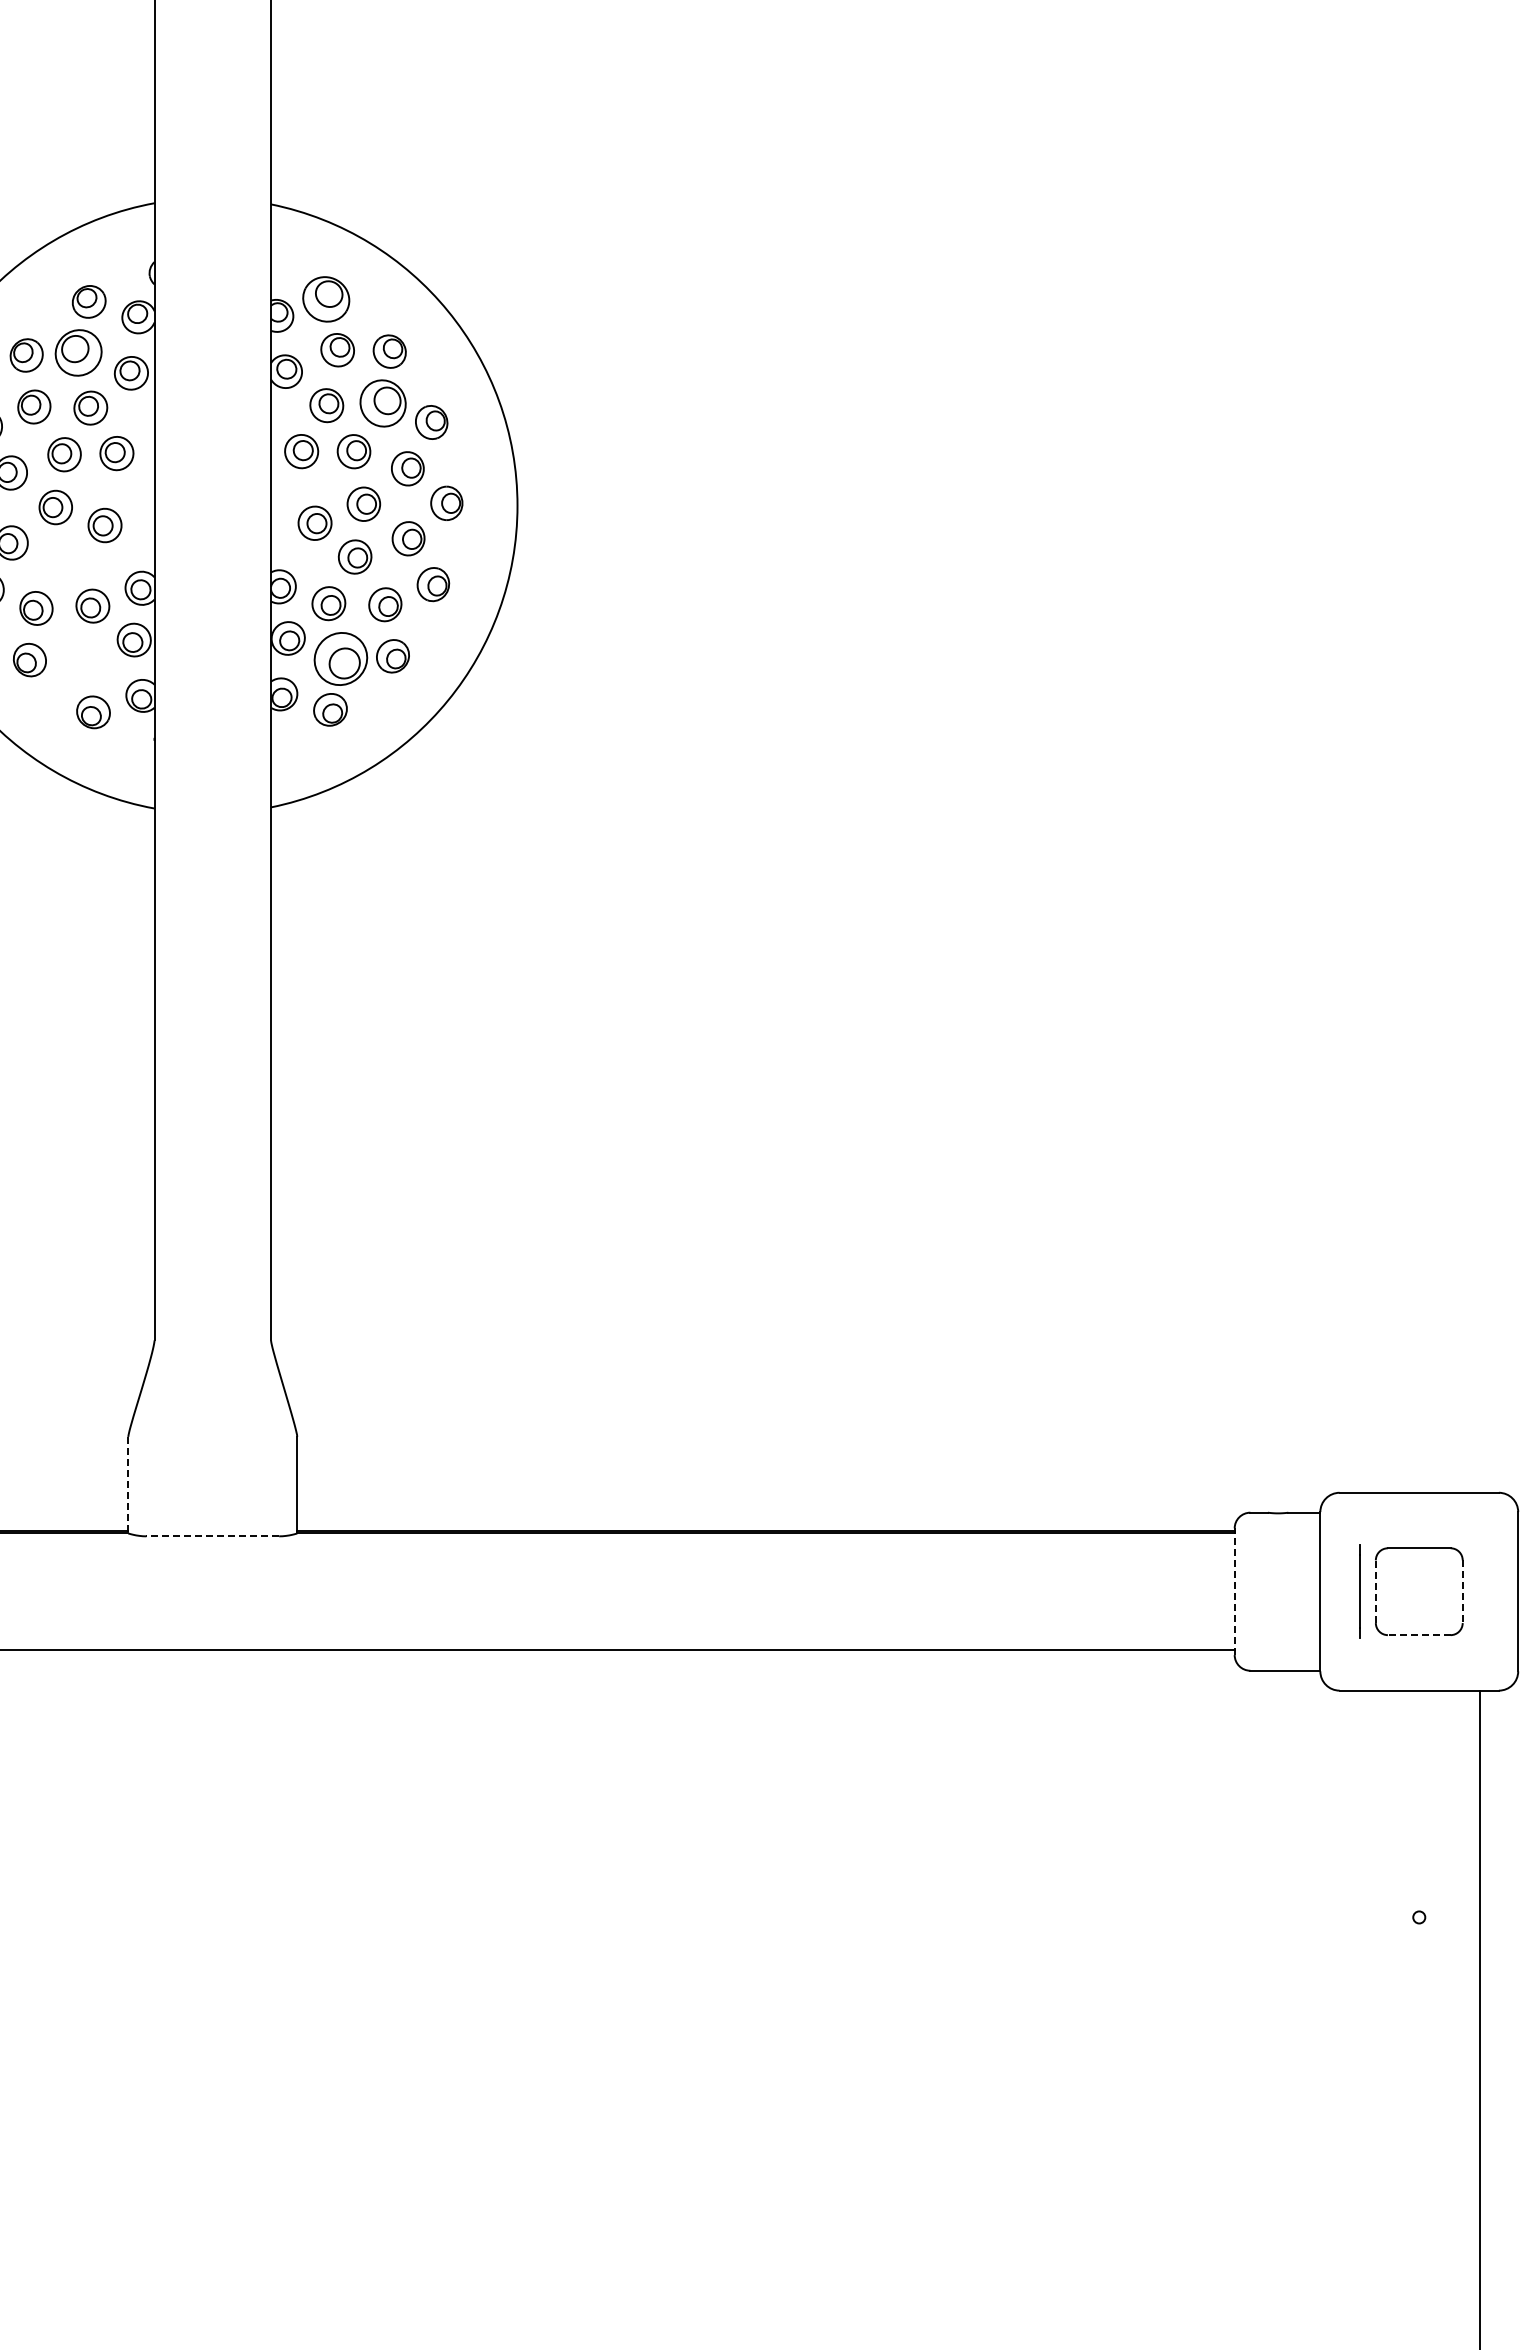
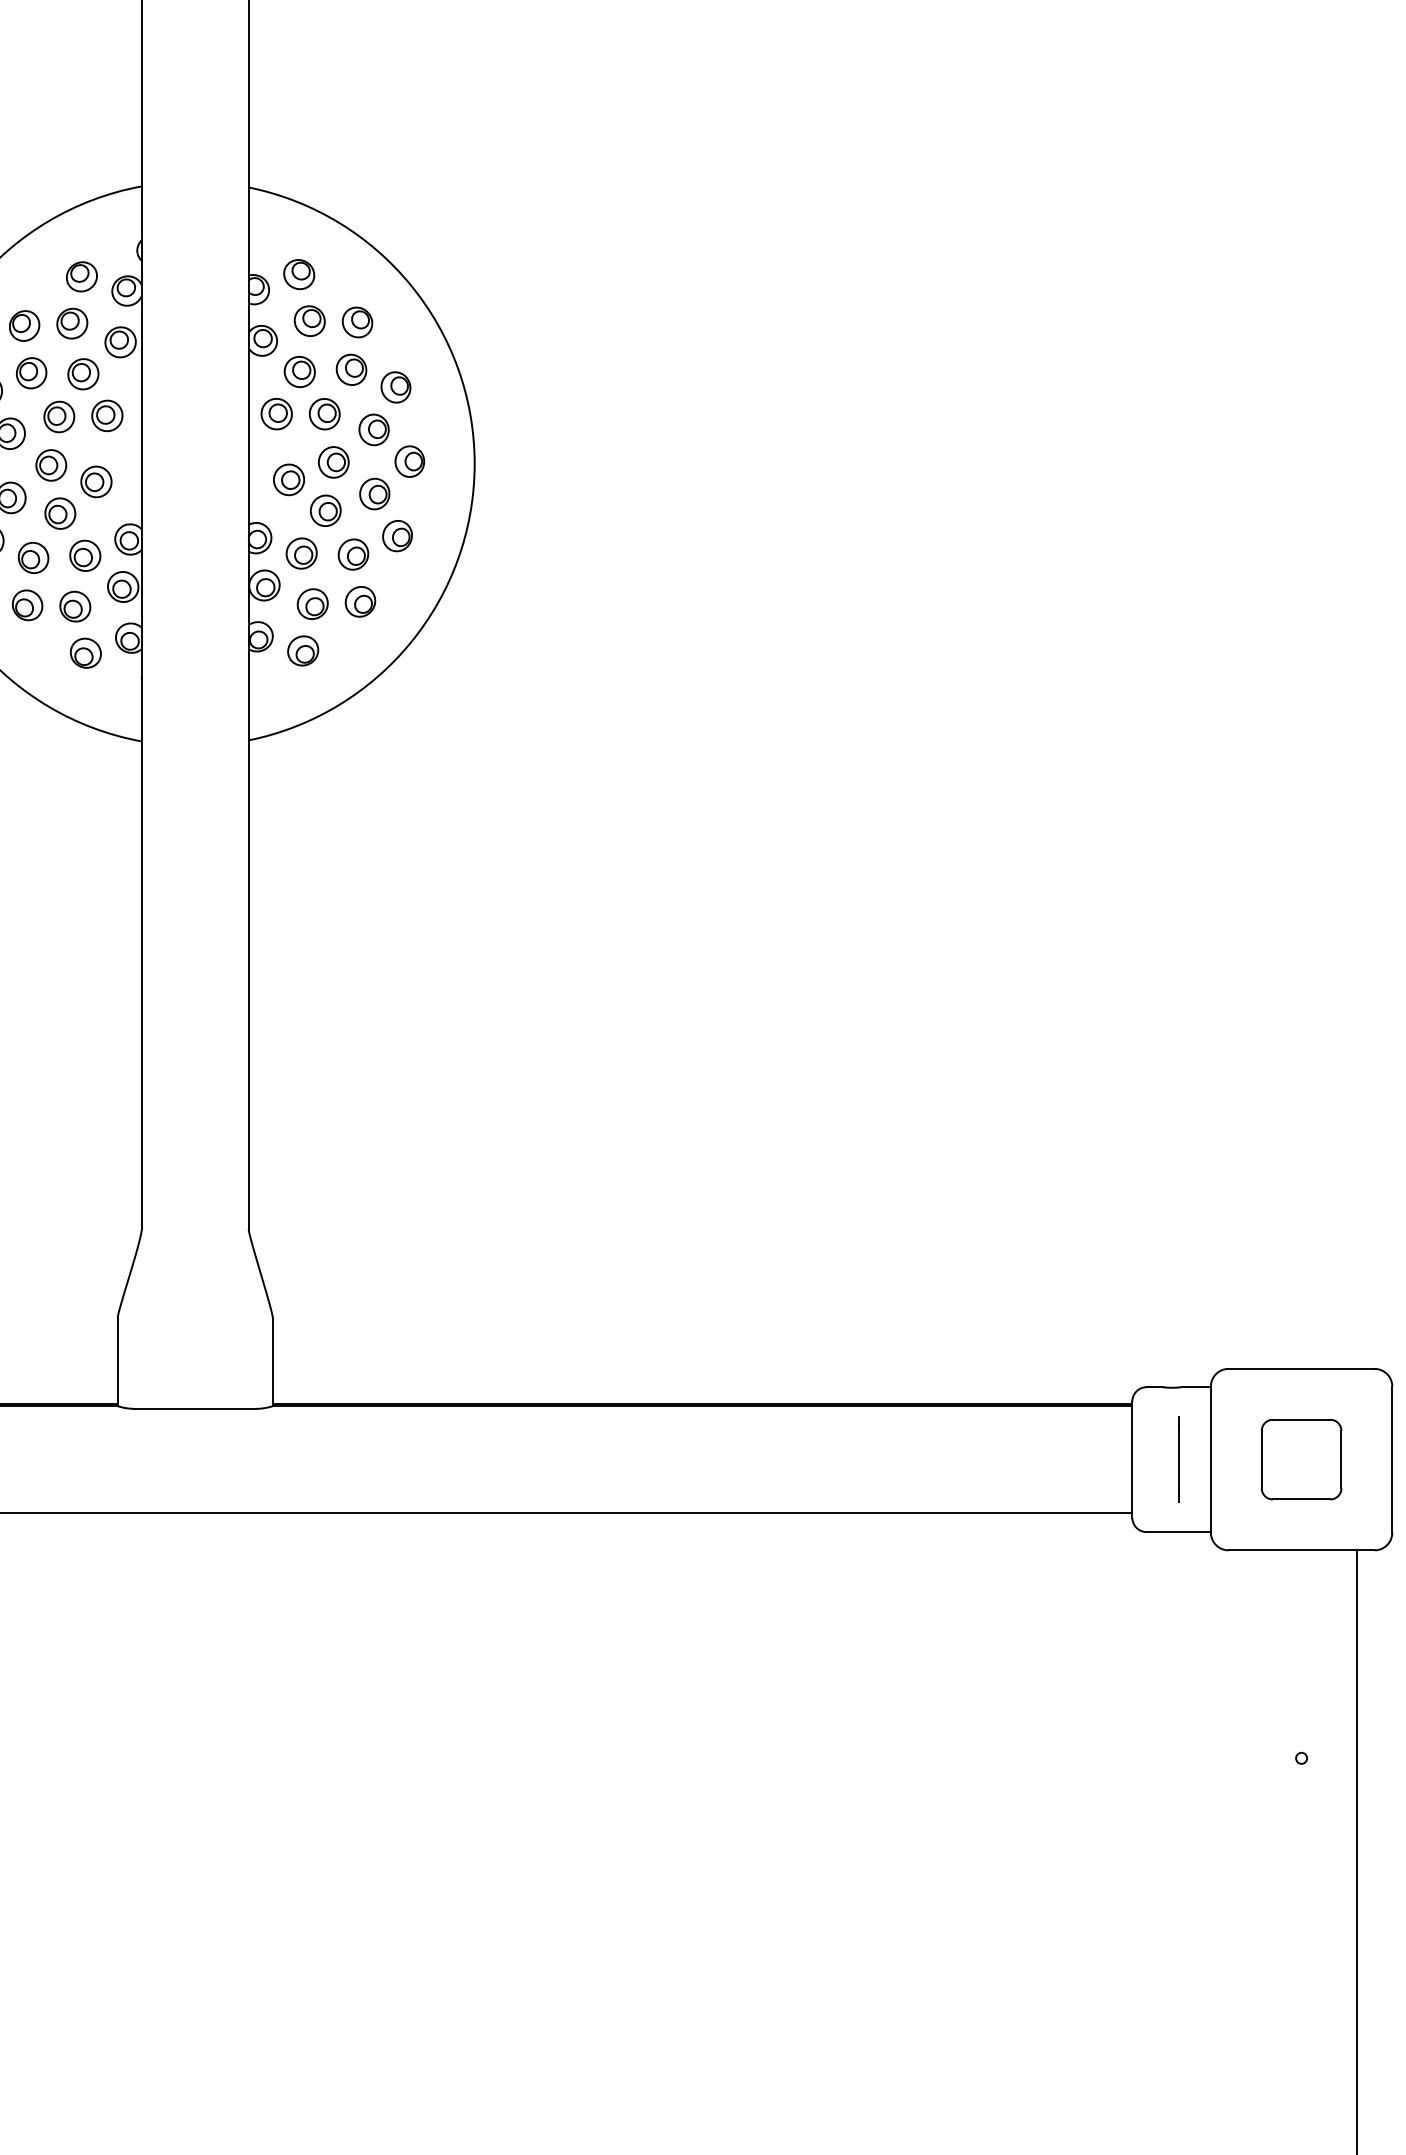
part: (325, 299) -> (298, 274), size x0.71
part: (78, 352) -> (72, 323), size x0.71
part: (383, 402) -> (351, 369), size x0.71
part: (65, 559) -> (60, 513), added
part: (340, 658) -> (312, 603), size x0.62
part: (81, 661) -> (74, 606), added
line: (128, 1485) -> (117, 1362), dashed -> solid
line: (212, 1536) -> (194, 1408), dashed -> solid
line: (1234, 1591) -> (1132, 1459), dashed -> solid
line: (1359, 1591) -> (1178, 1459), moved
line: (1375, 1591) -> (1261, 1459), dashed -> solid
line: (1462, 1592) -> (1341, 1460), dashed -> solid
line: (1418, 1635) -> (1300, 1499), dashed -> solid

